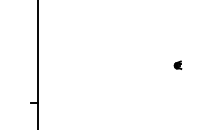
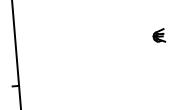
part: (177, 65) -> (158, 36), size x1.67

